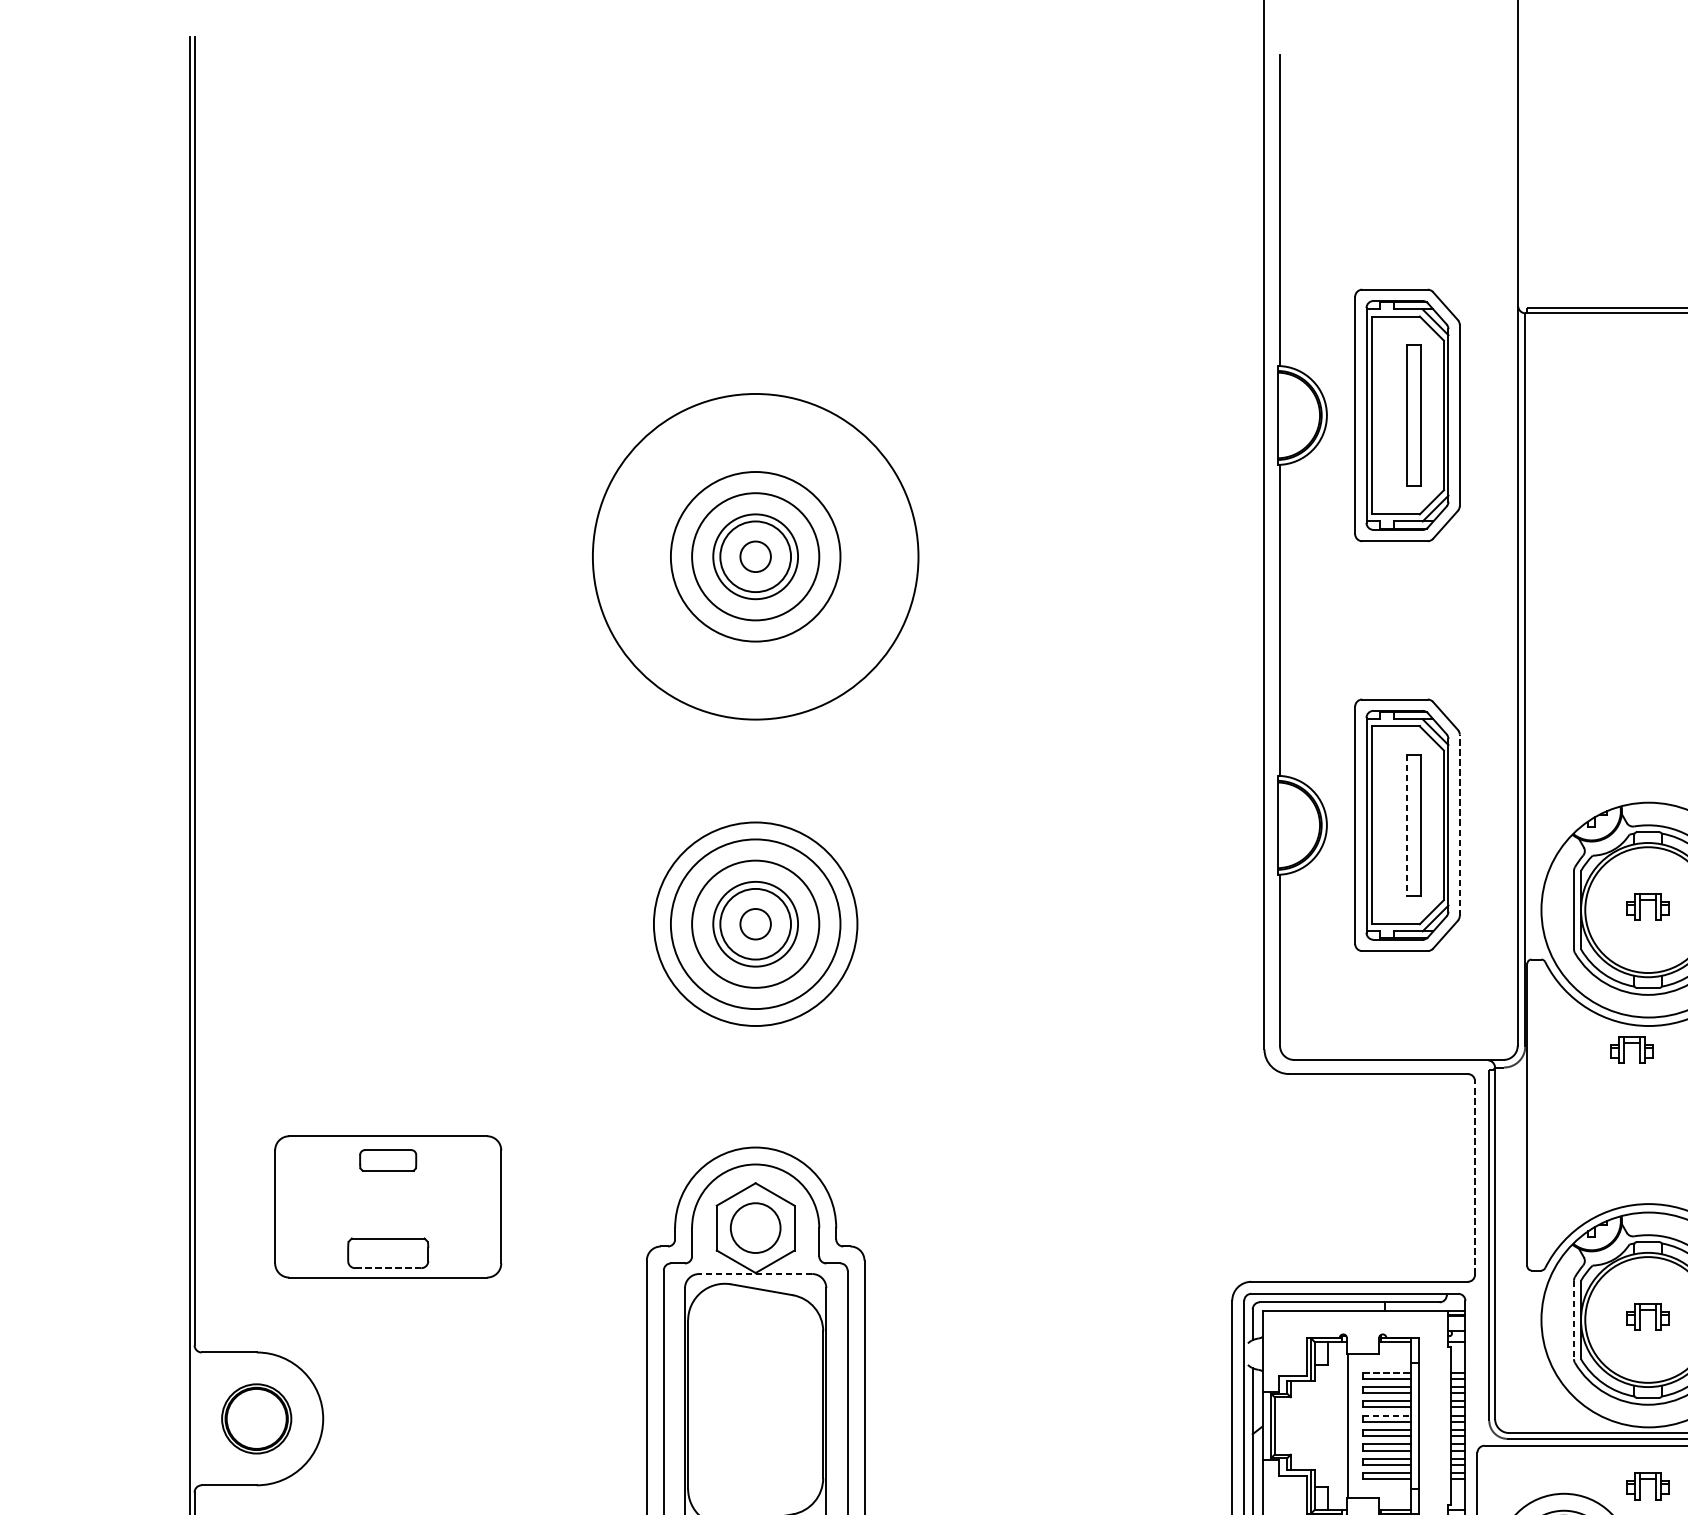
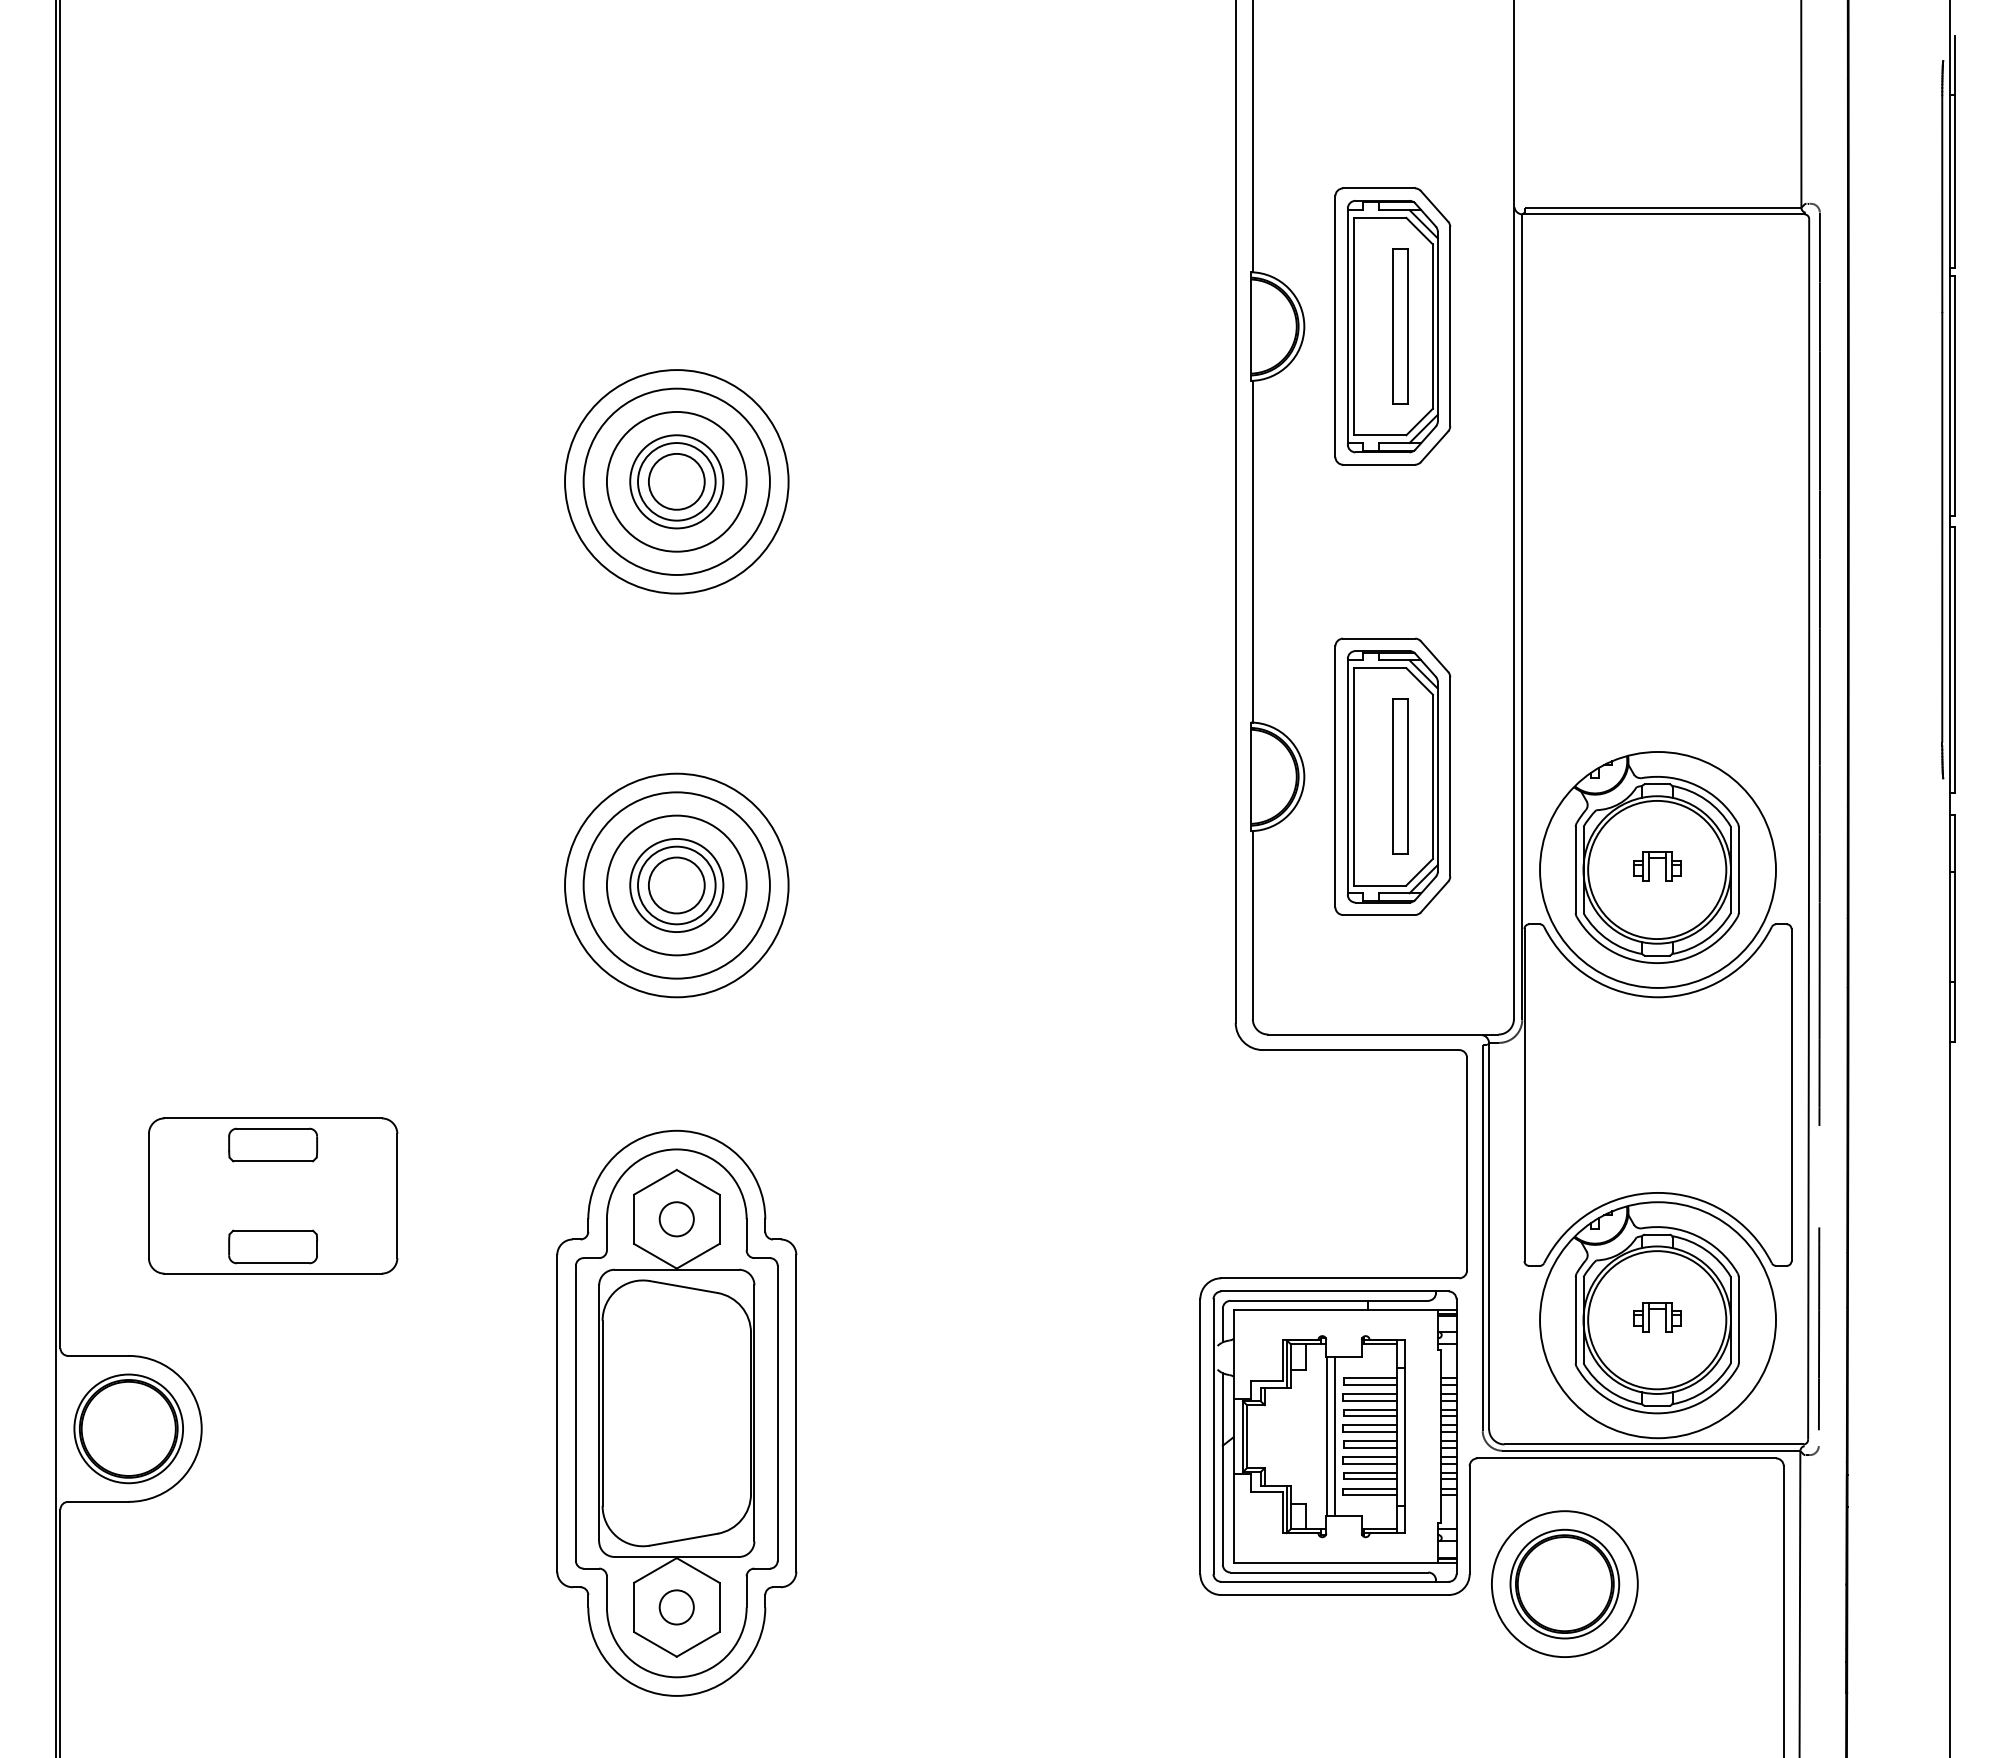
circle: (755, 556) -> (676, 481), size x0.62
circle: (755, 556) -> (676, 481), size x1.67
line: (1407, 825) -> (1392, 776), dashed -> solid
line: (1459, 825) -> (1450, 776), dashed -> solid
circle: (755, 924) -> (676, 885), size x1.67
part: (1632, 1042) -> (1639, 1015), removed
part: (387, 1160) -> (272, 1144), size x1.43
line: (1475, 1177) -> (1467, 1163), dashed -> solid
circle: (755, 1228) -> (676, 1219), size x0.62
line: (388, 1268) -> (273, 1263), dashed -> solid
line: (755, 1273) -> (676, 1269), dashed -> solid
line: (1573, 1320) -> (1575, 1320), dashed -> solid
line: (1387, 1373) -> (1370, 1378), dashed -> solid
line: (1387, 1415) -> (1370, 1425), dashed -> solid
part: (256, 1418) -> (128, 1428), size x1.43
line: (1355, 1425) -> (1335, 1436), added
part: (1648, 1479) -> (1657, 1495), removed

